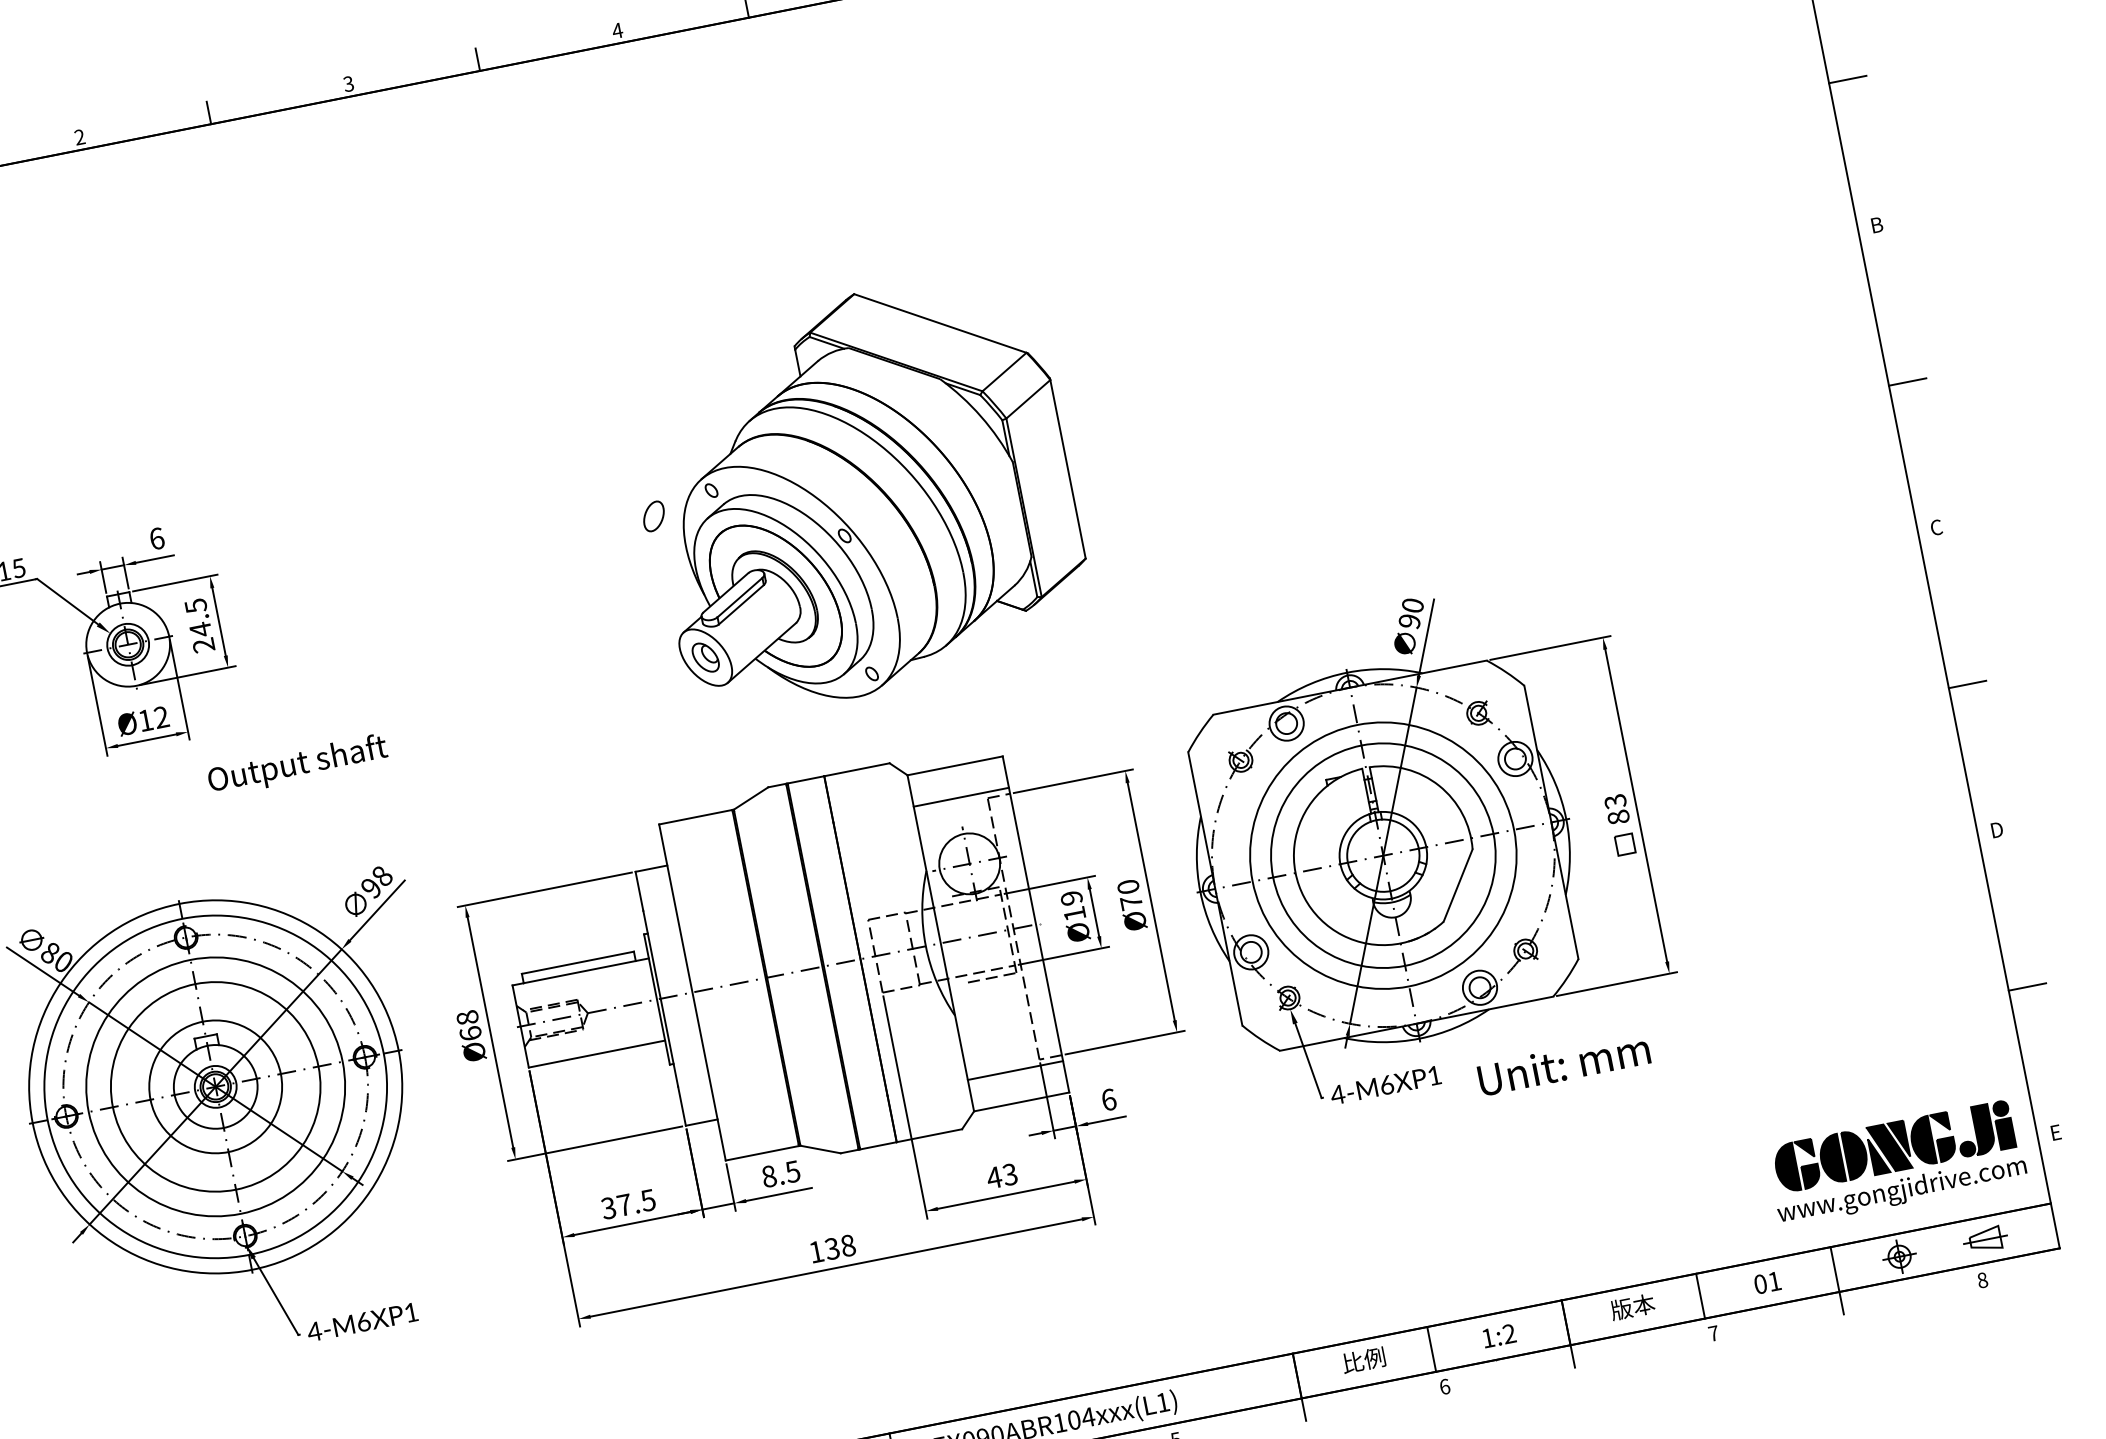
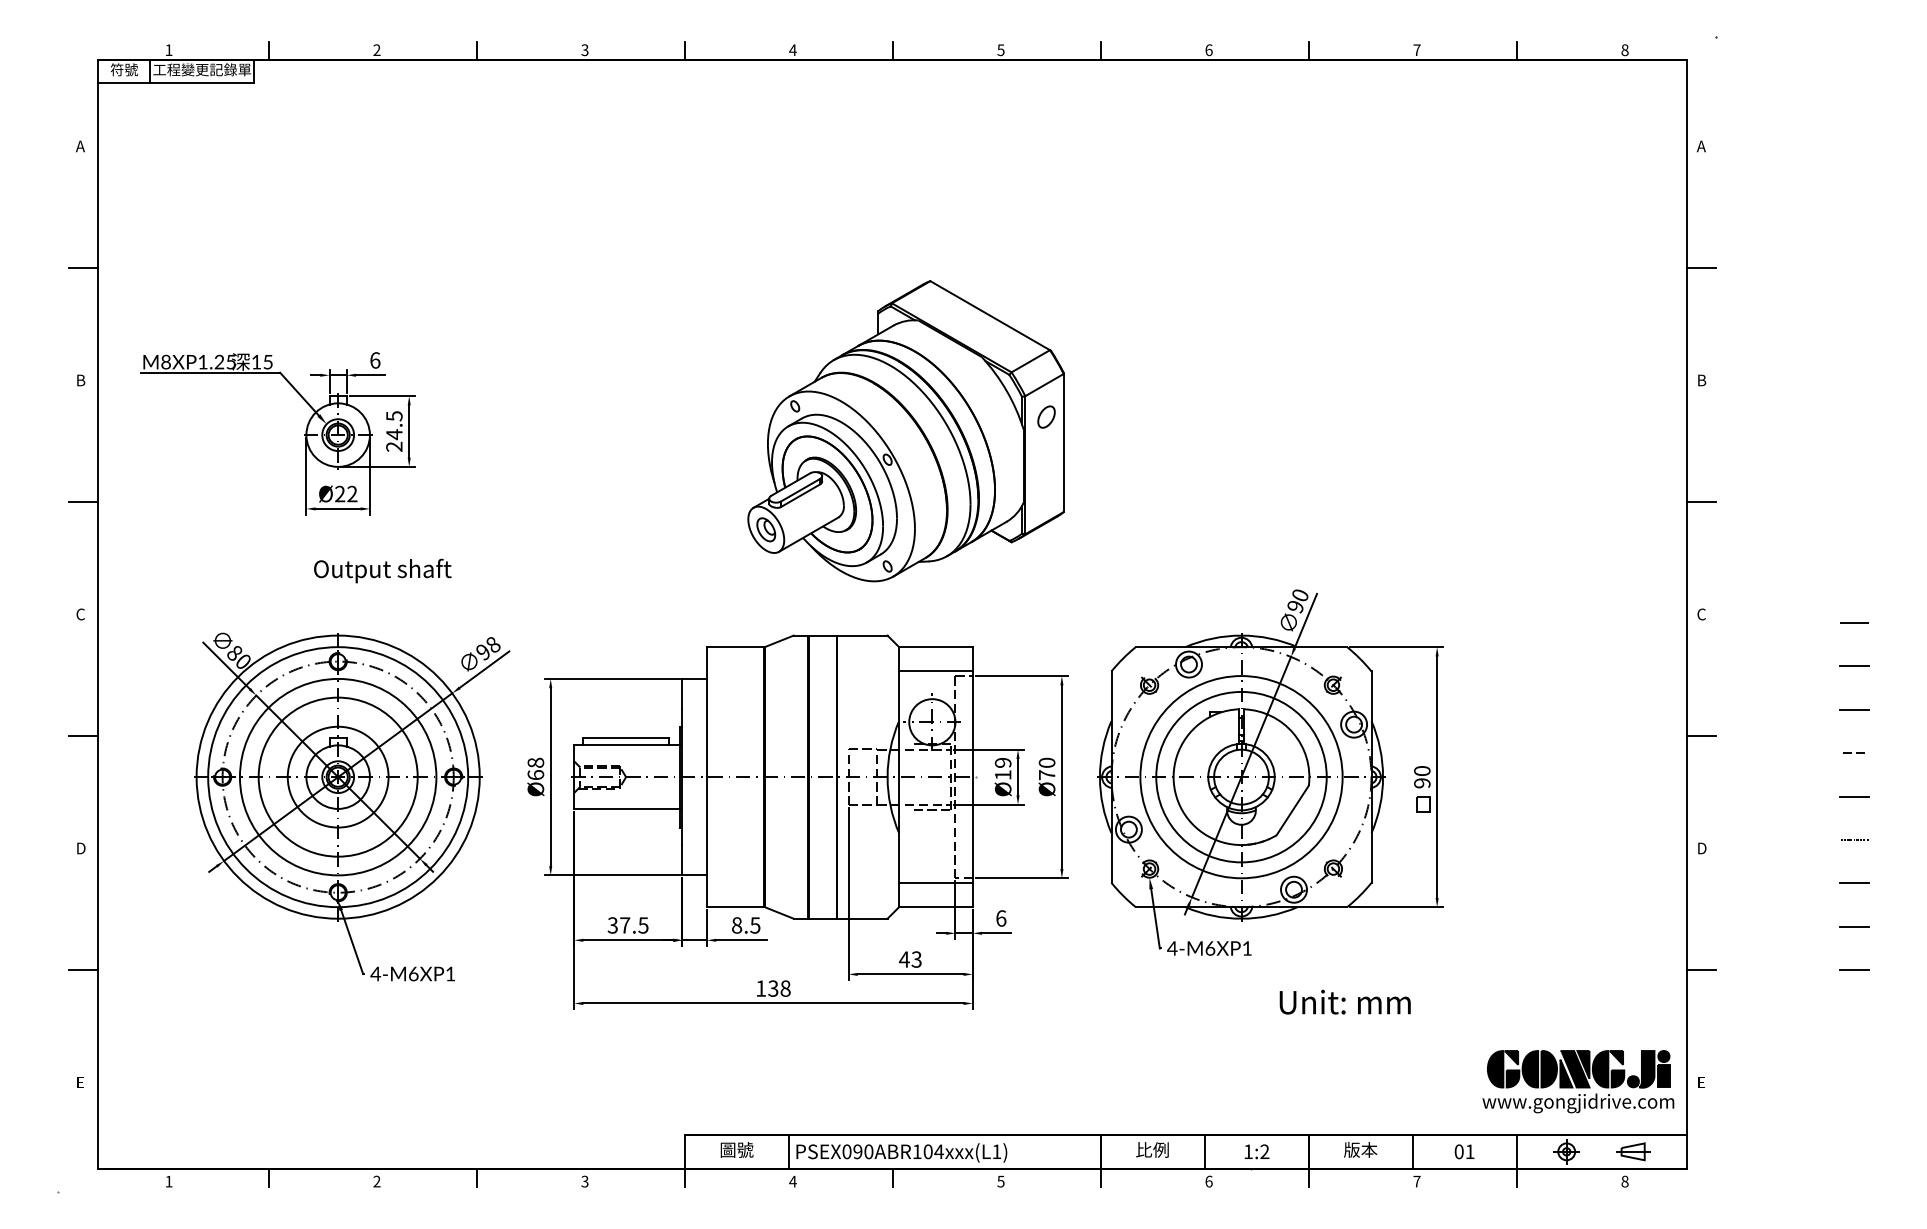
part: (653, 515) -> (1046, 416), moved
text: (146, 719) -> (340, 493), Ø12 -> Ø22
text: (297, 764) -> (382, 570), moved
text: (1617, 809) -> (1422, 777), 83 -> 90
text: (1562, 1063) -> (1344, 1001), moved

